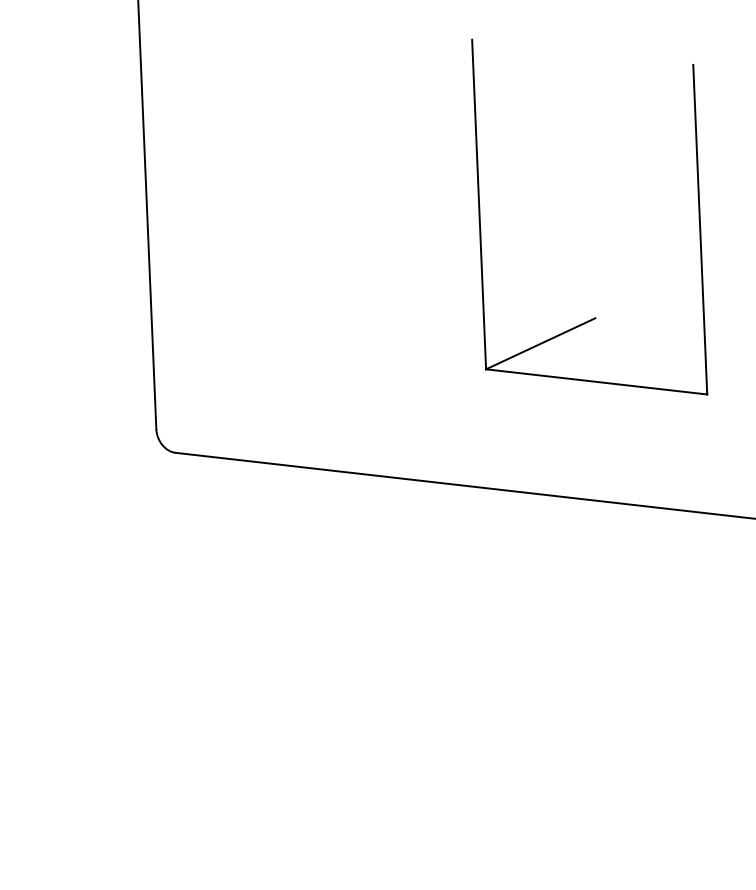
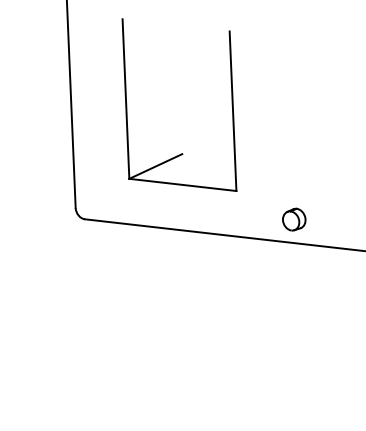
part: (591, 316) -> (180, 153), moved
part: (608, 453) -> (294, 219), added

